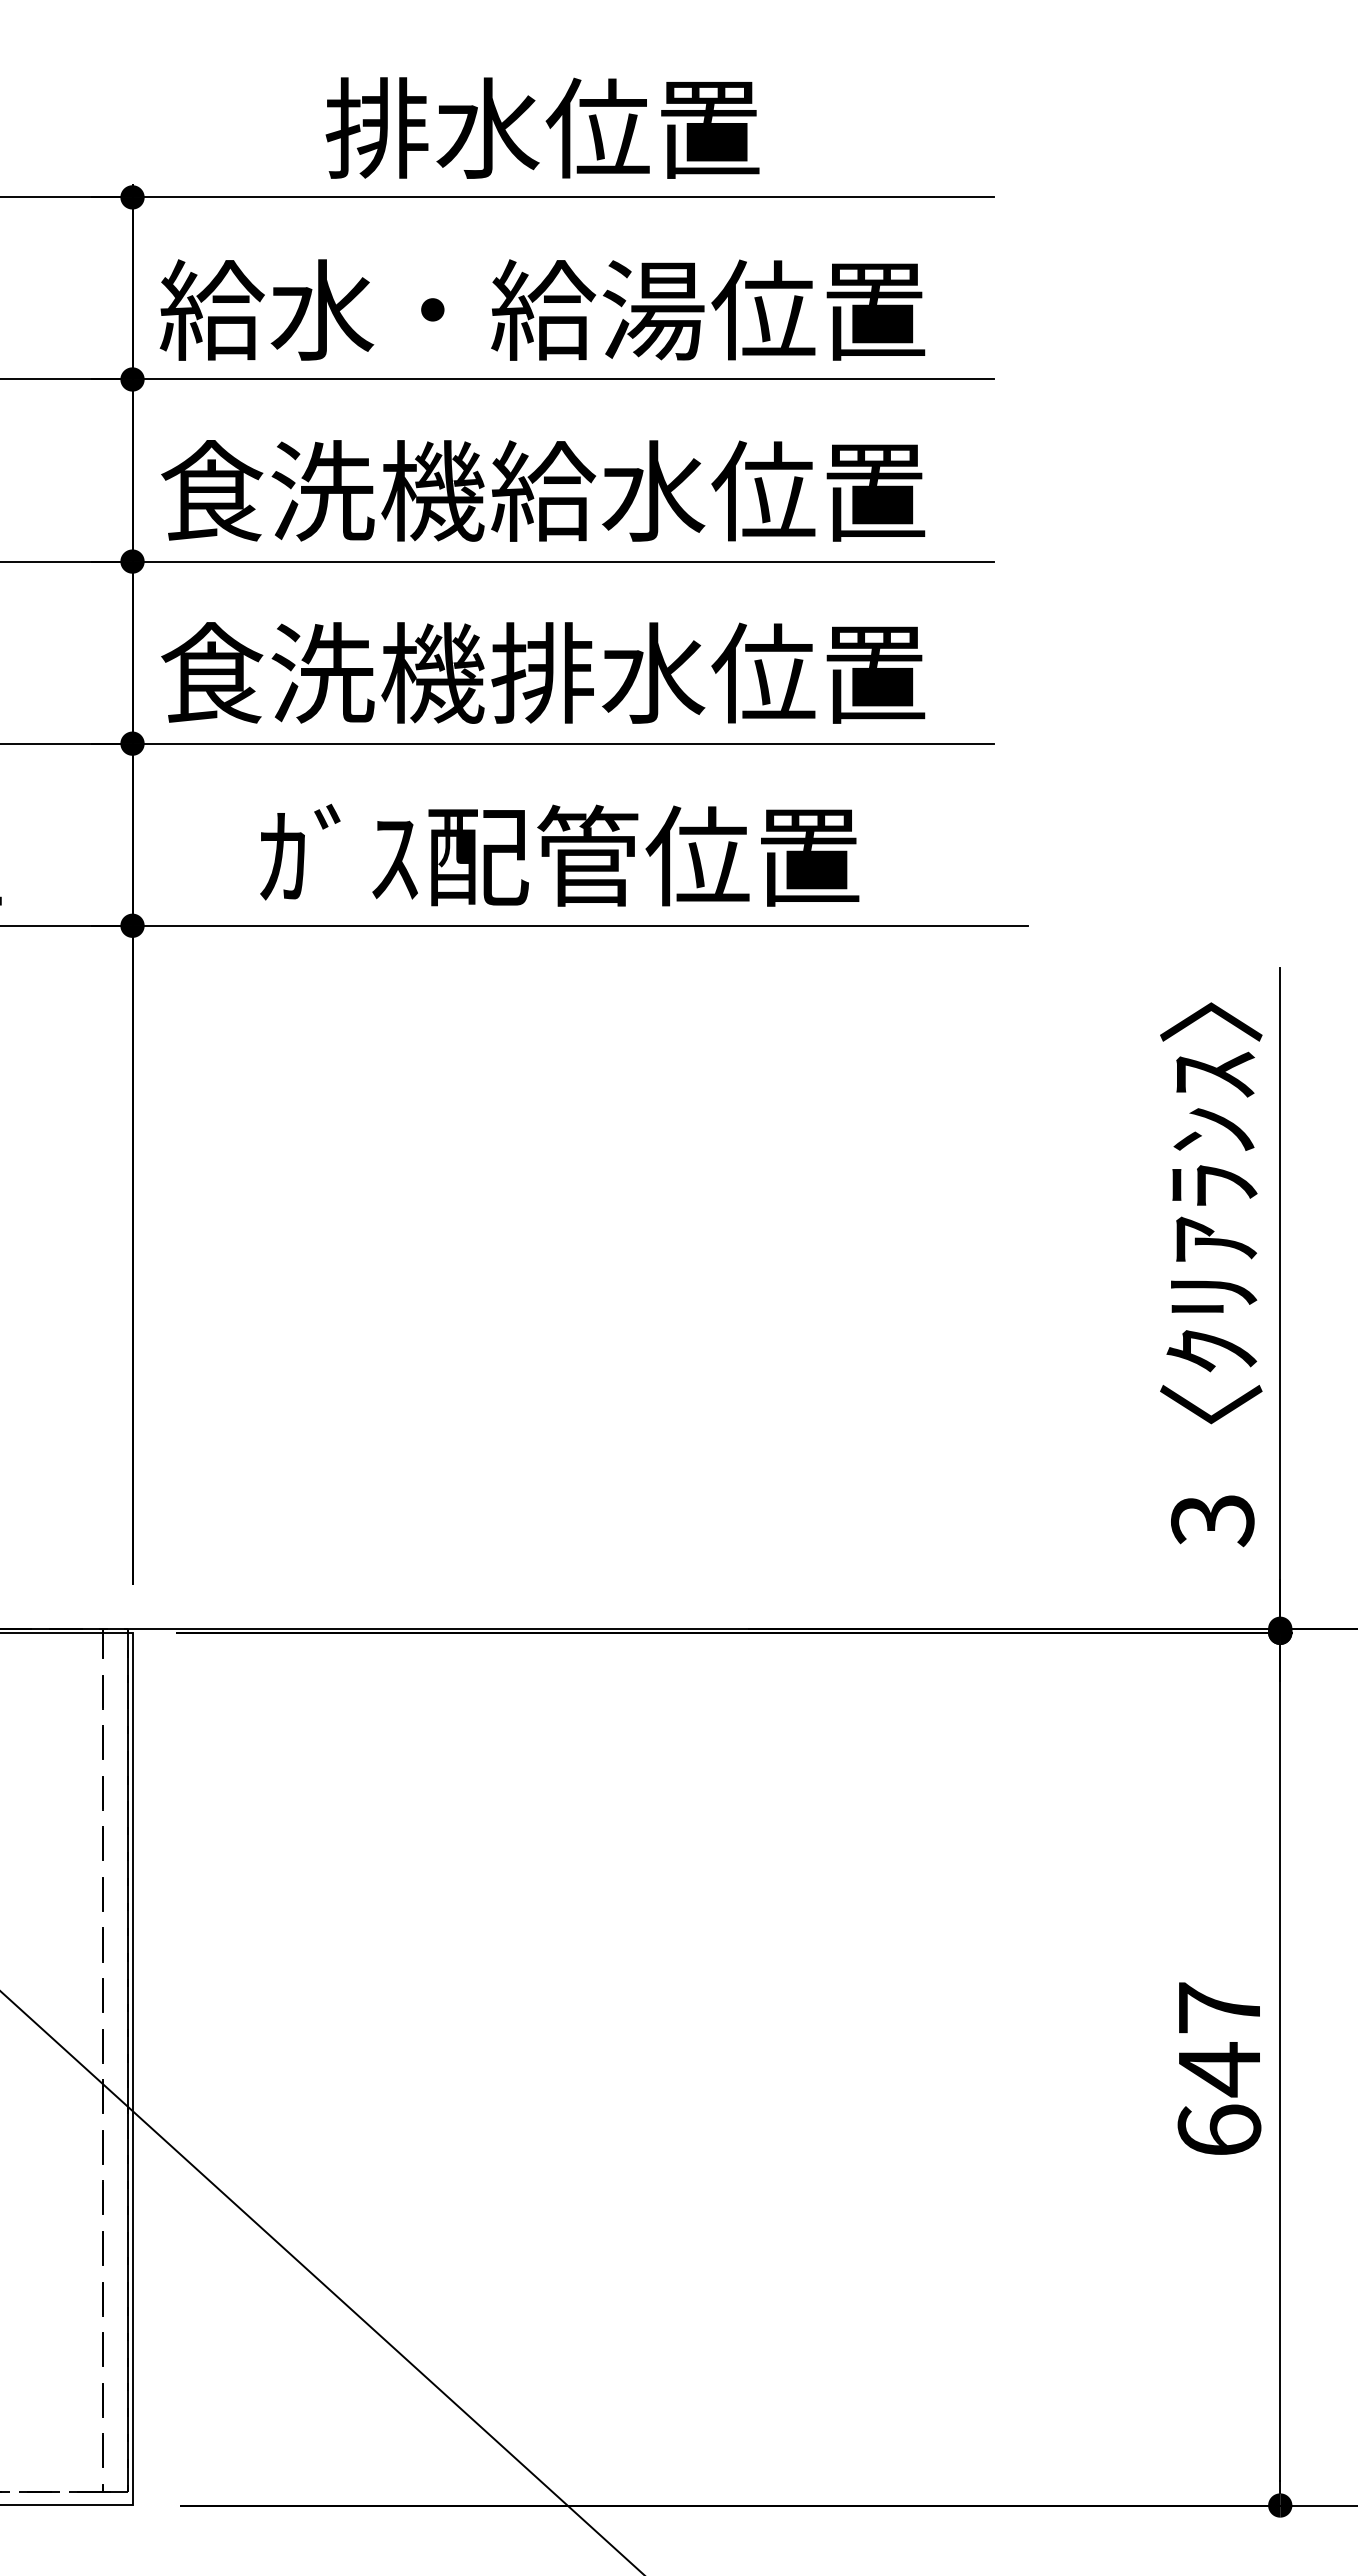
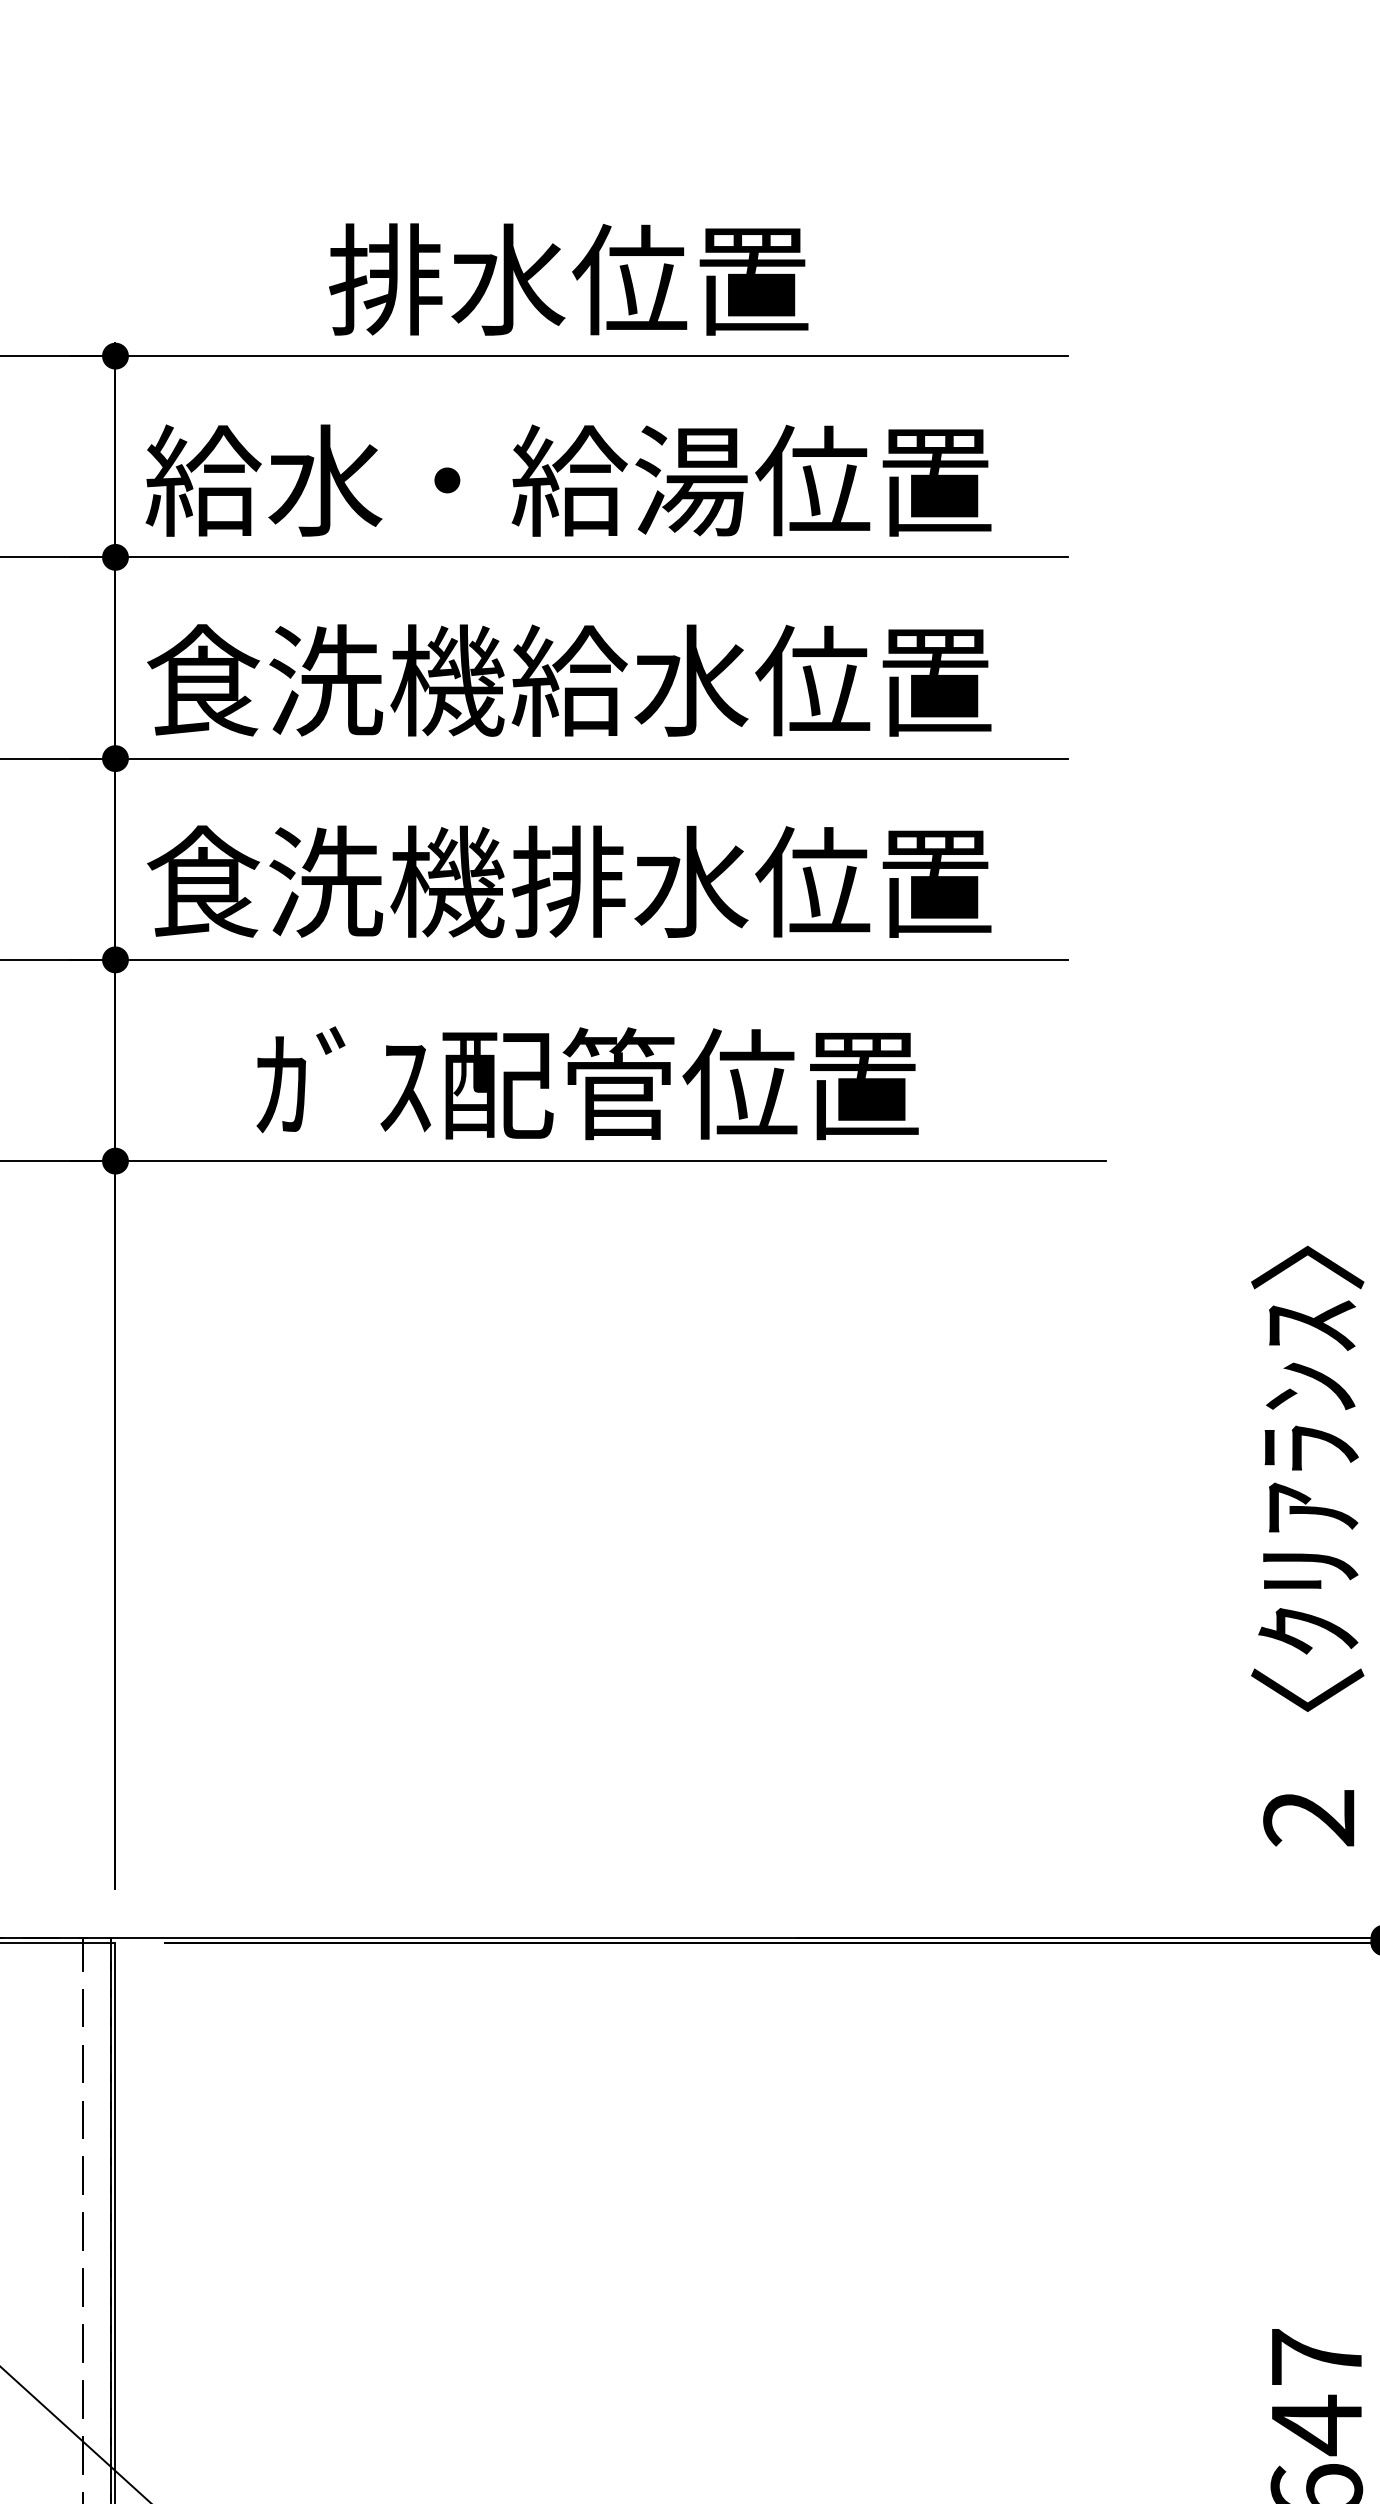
text: (1212, 1520) -> (1309, 1818), 3 -> 2

